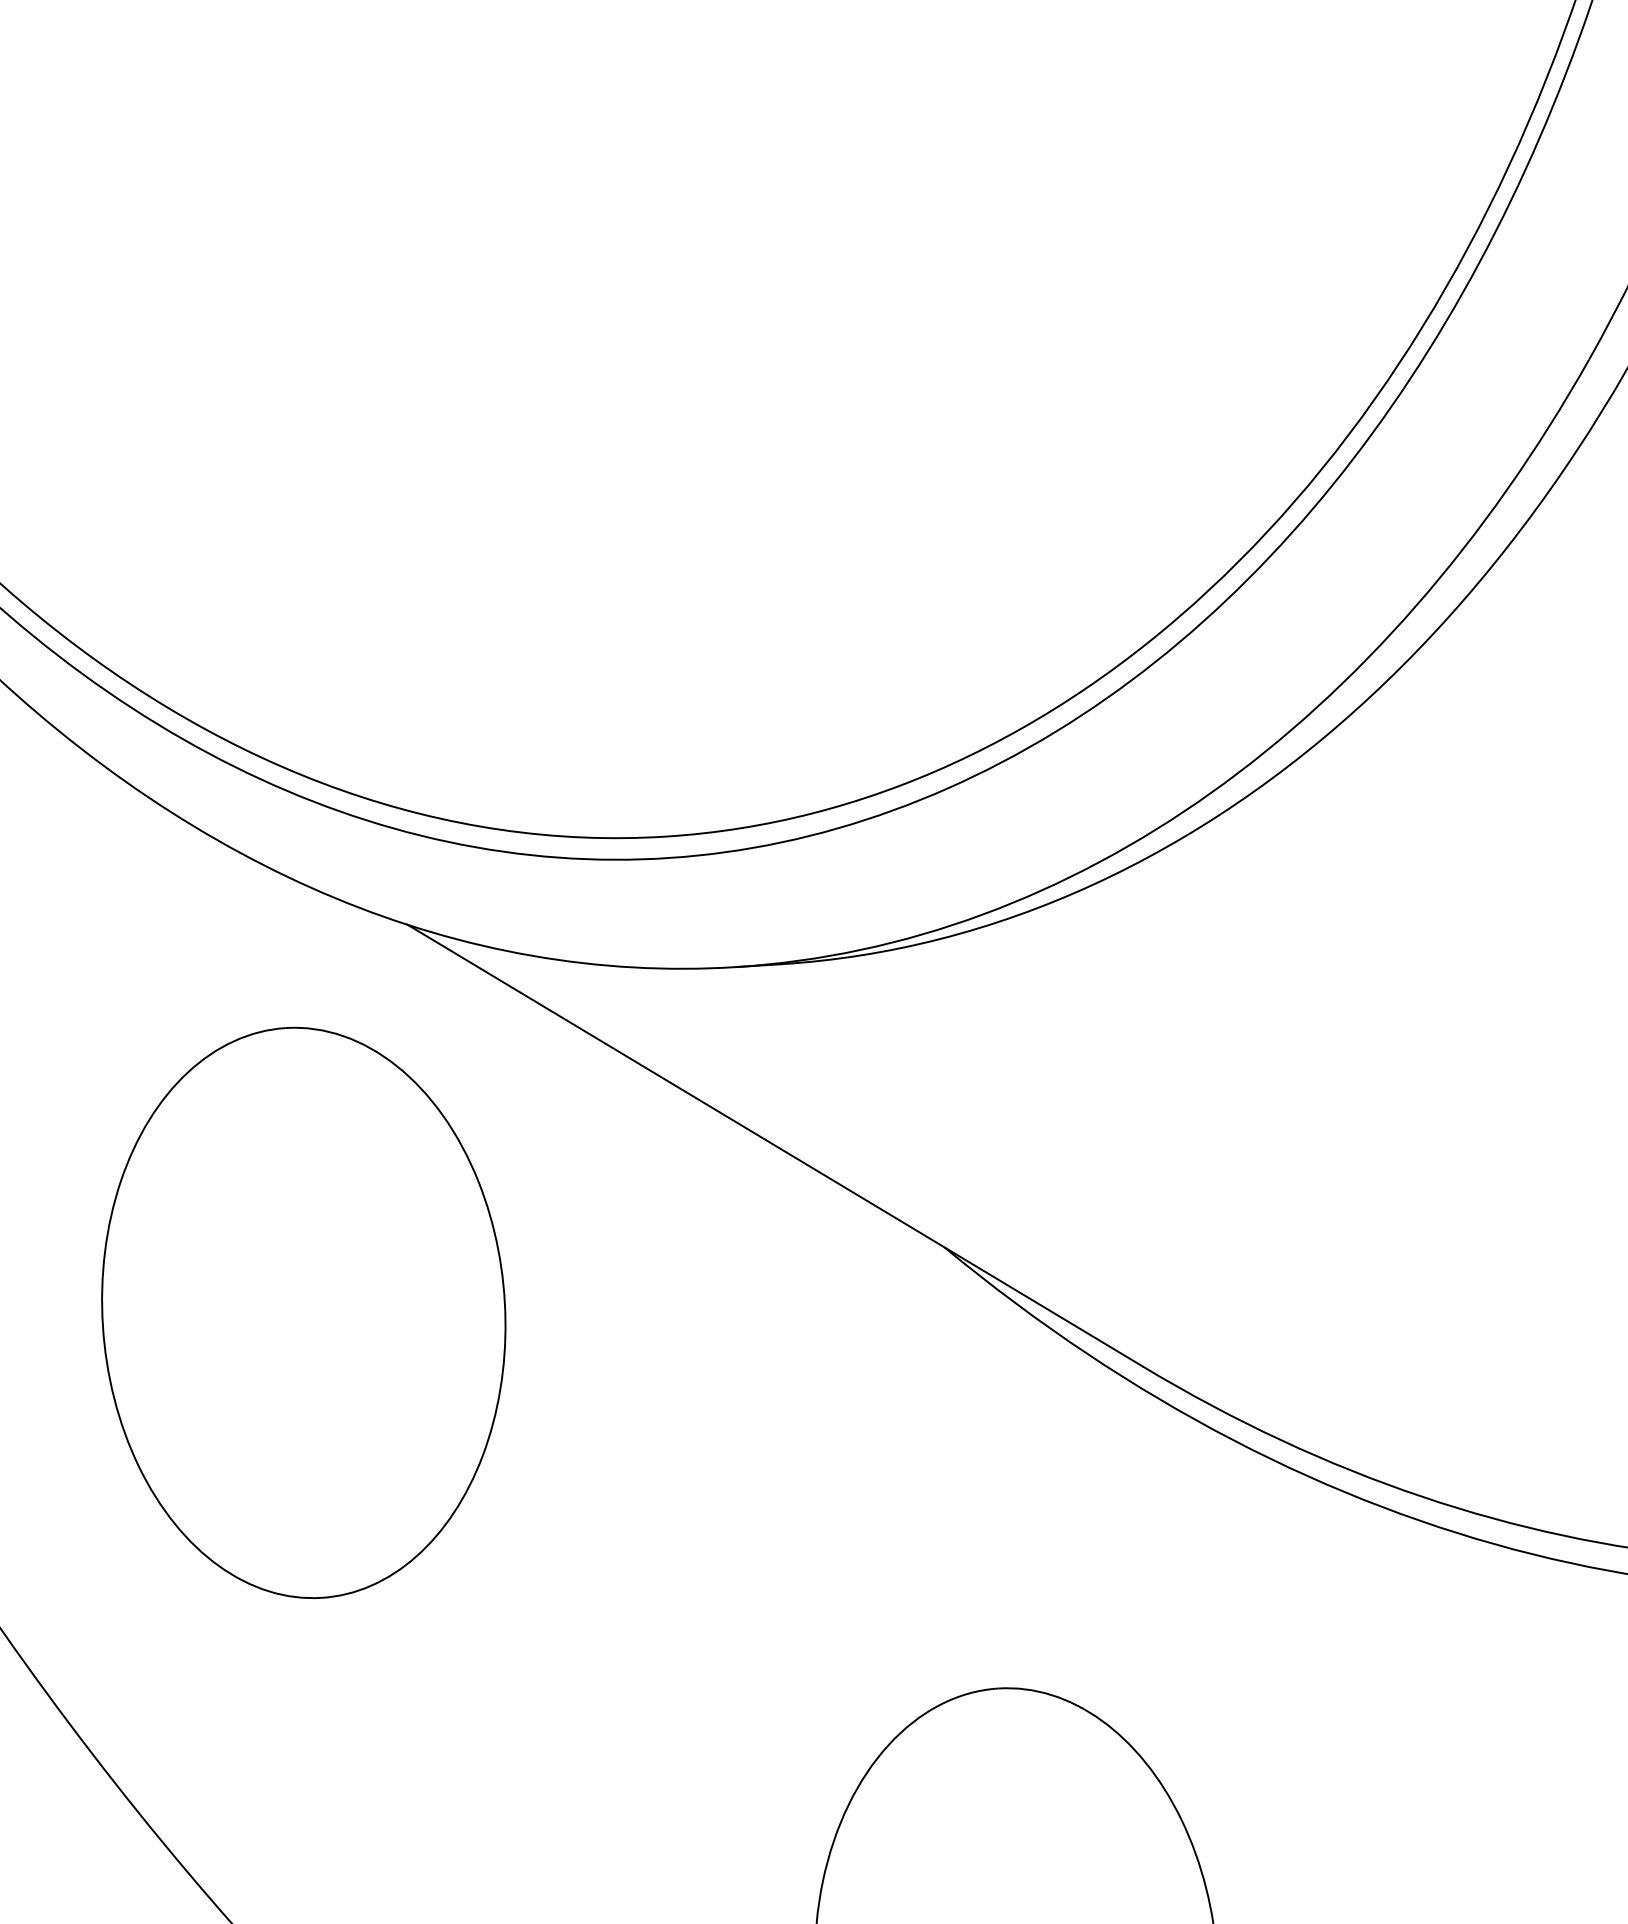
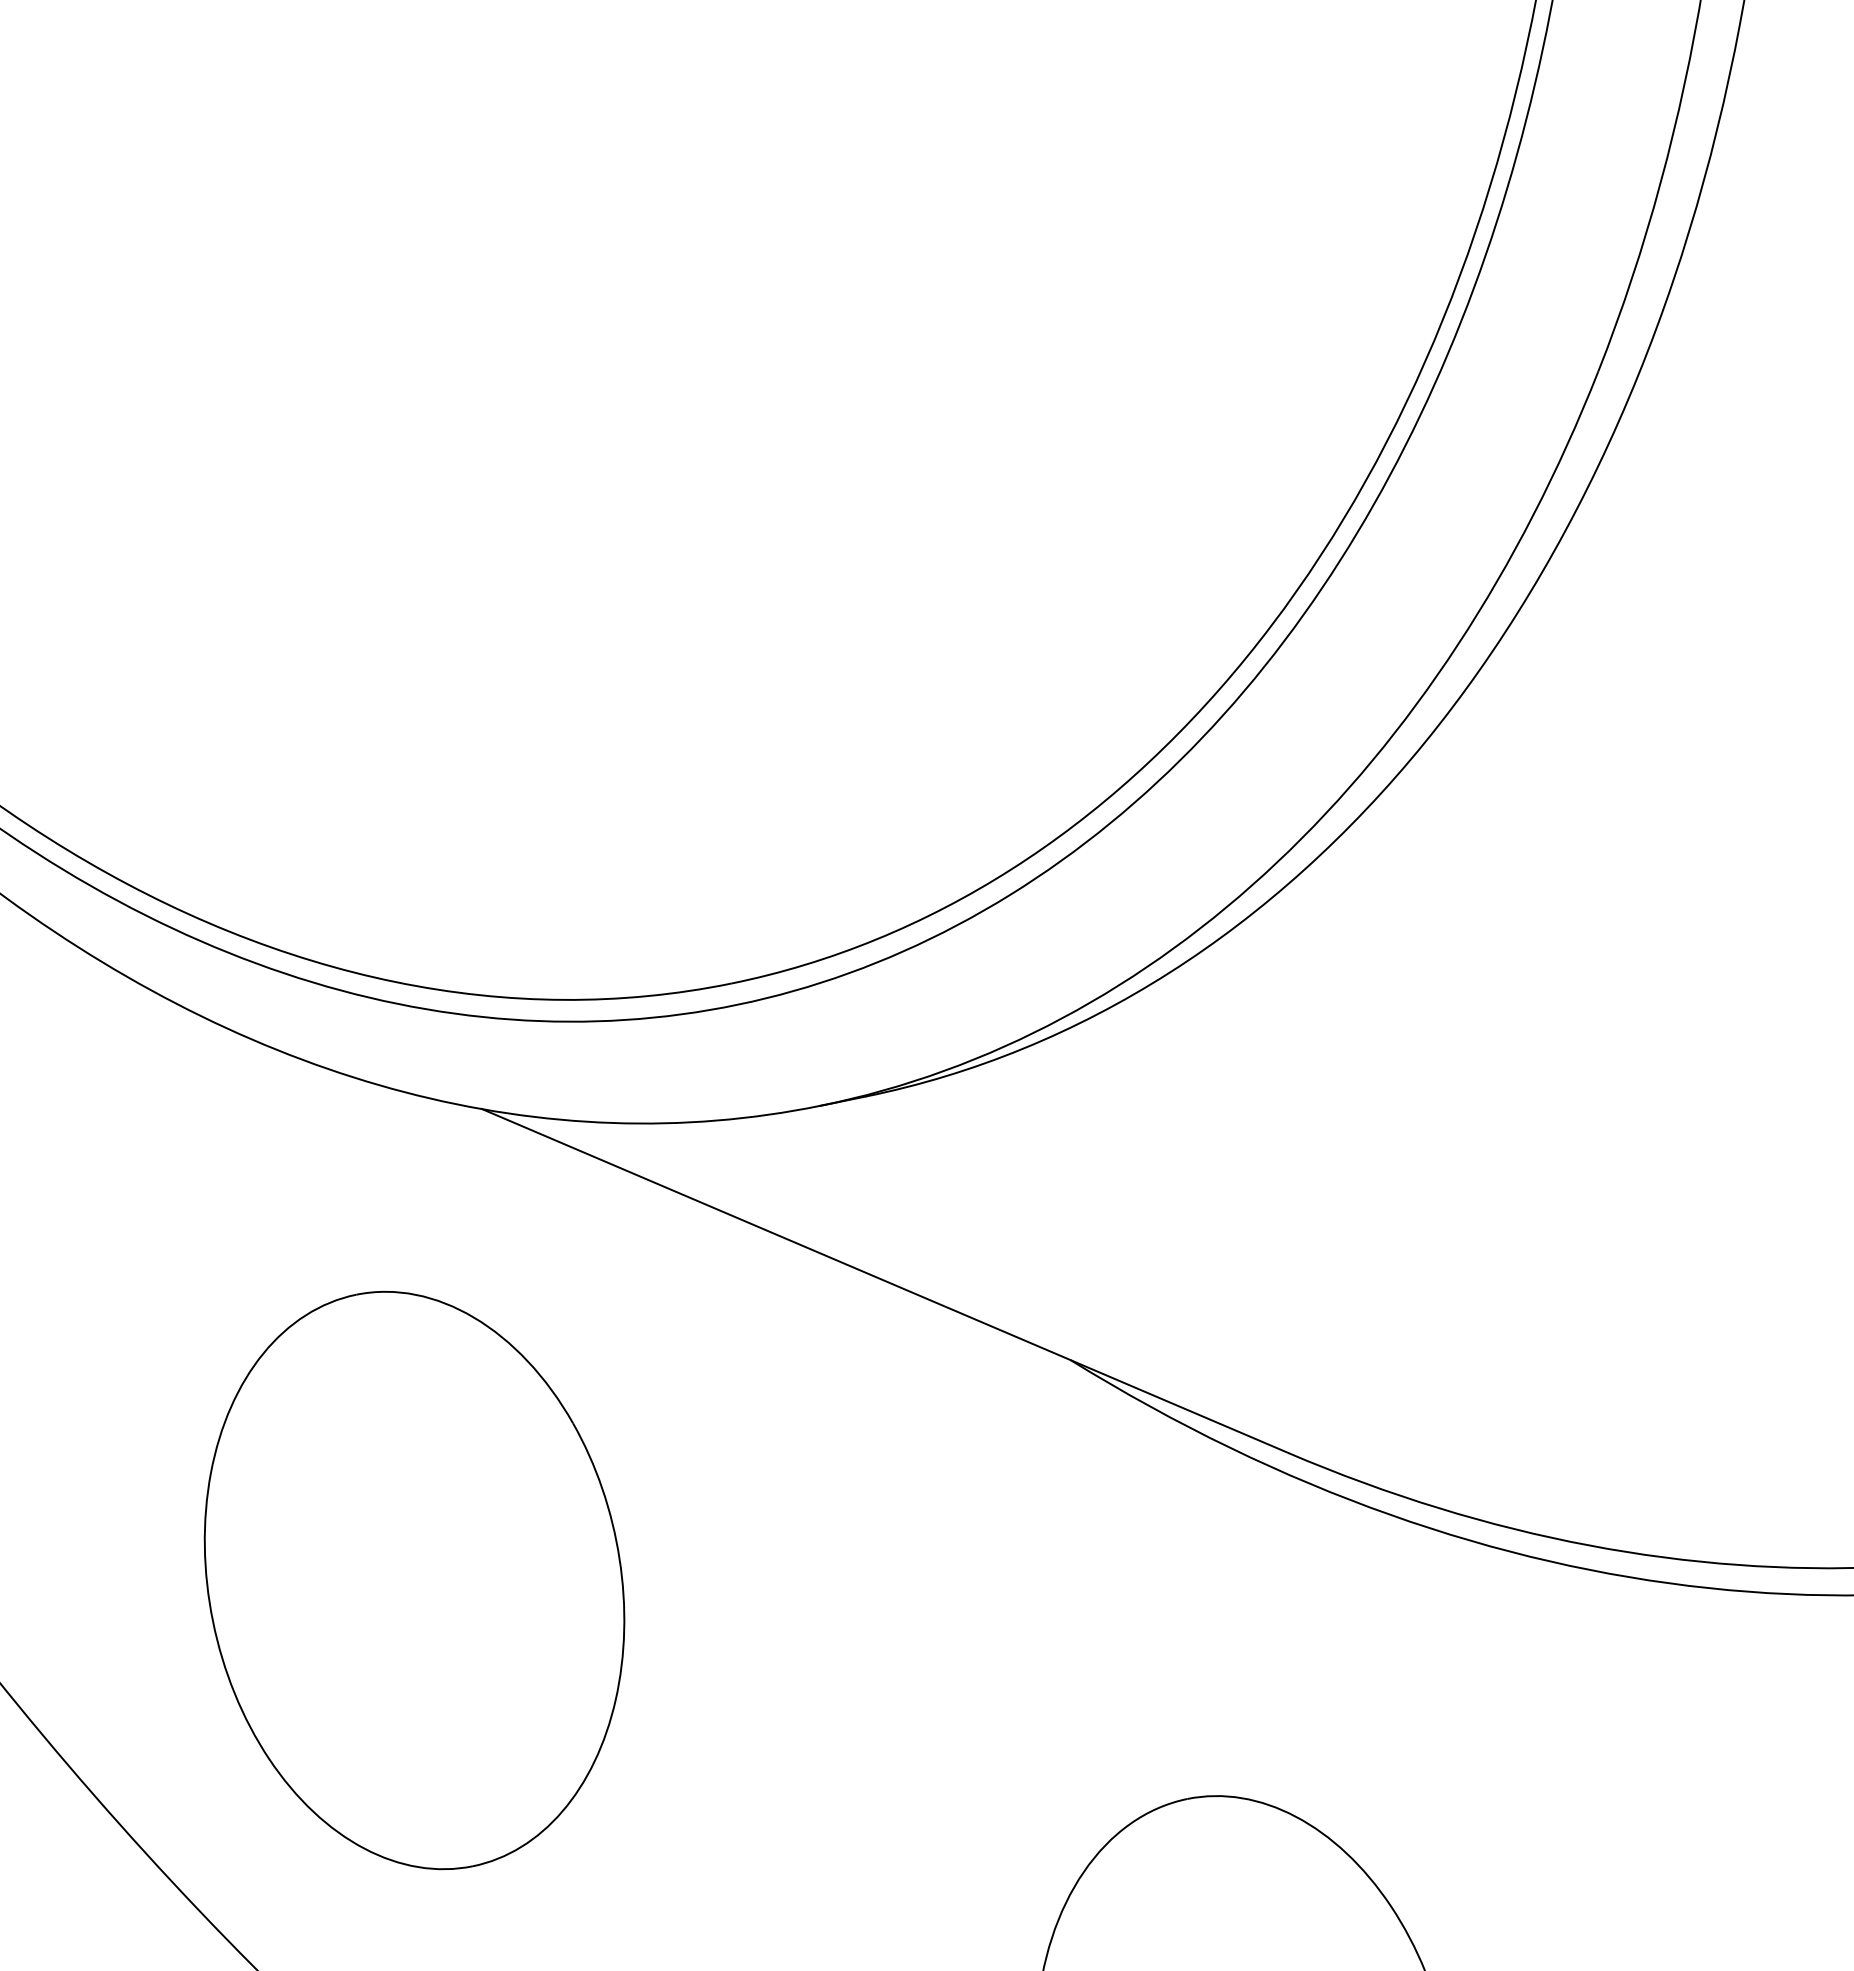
part: (303, 1312) -> (414, 1580), moved

